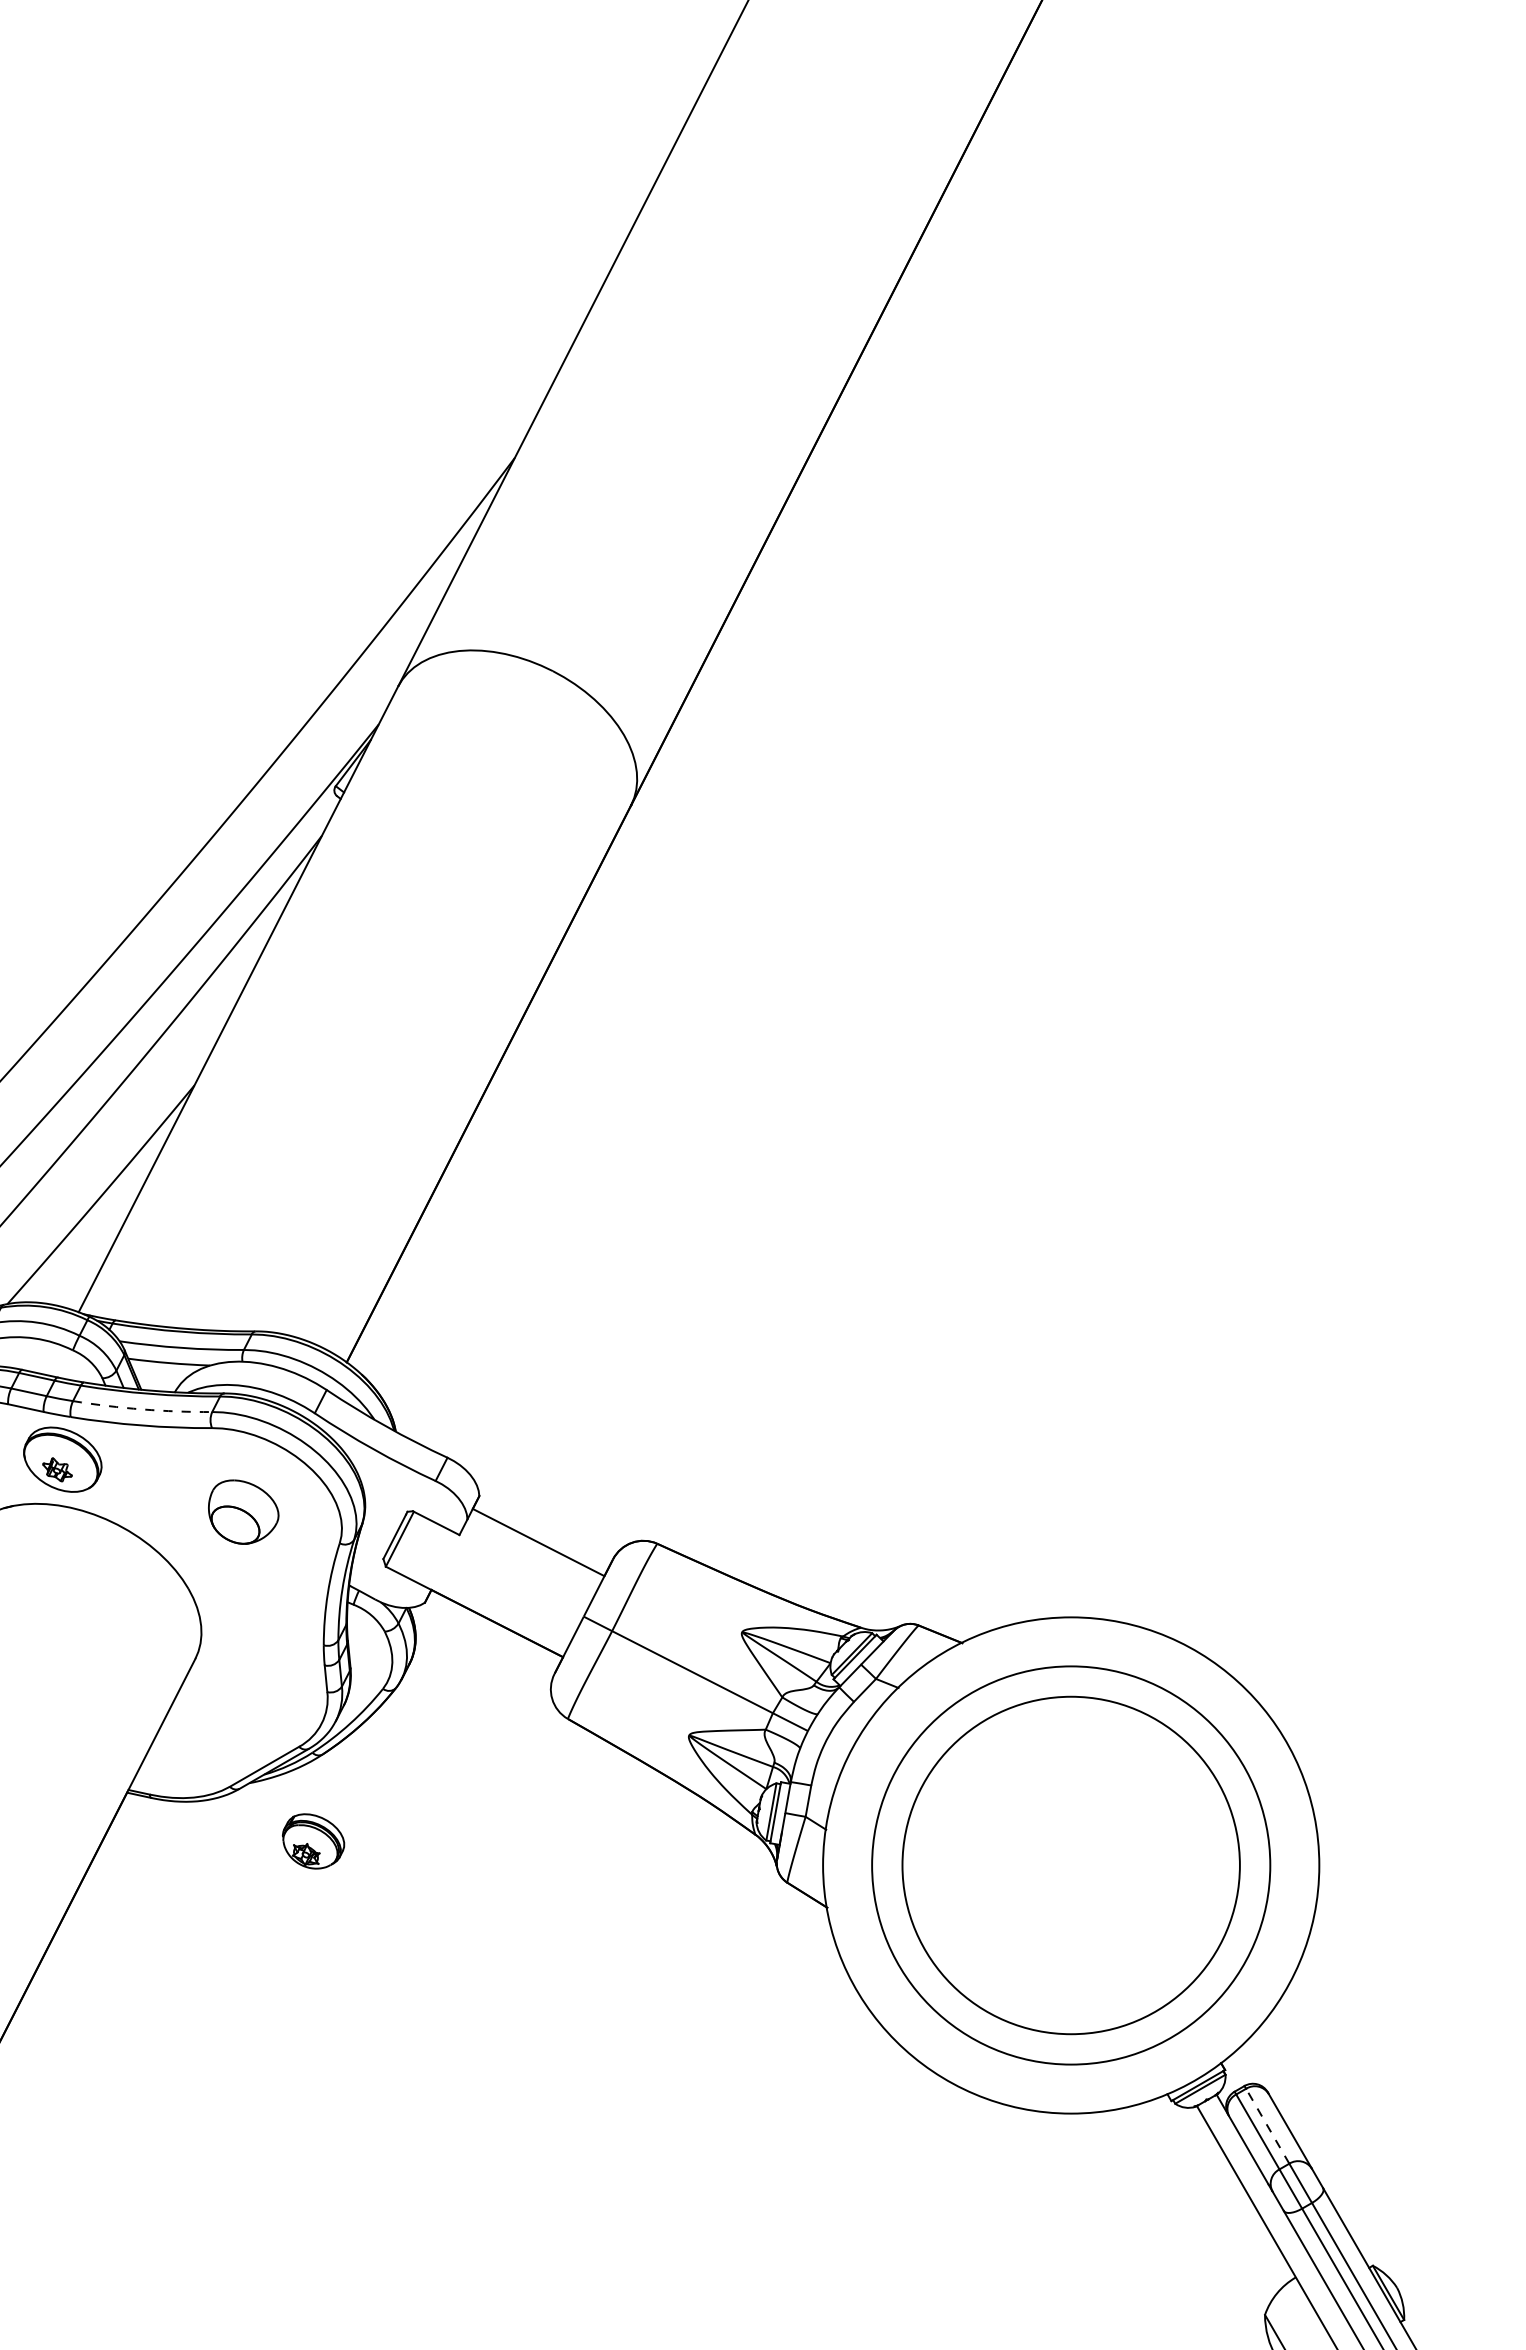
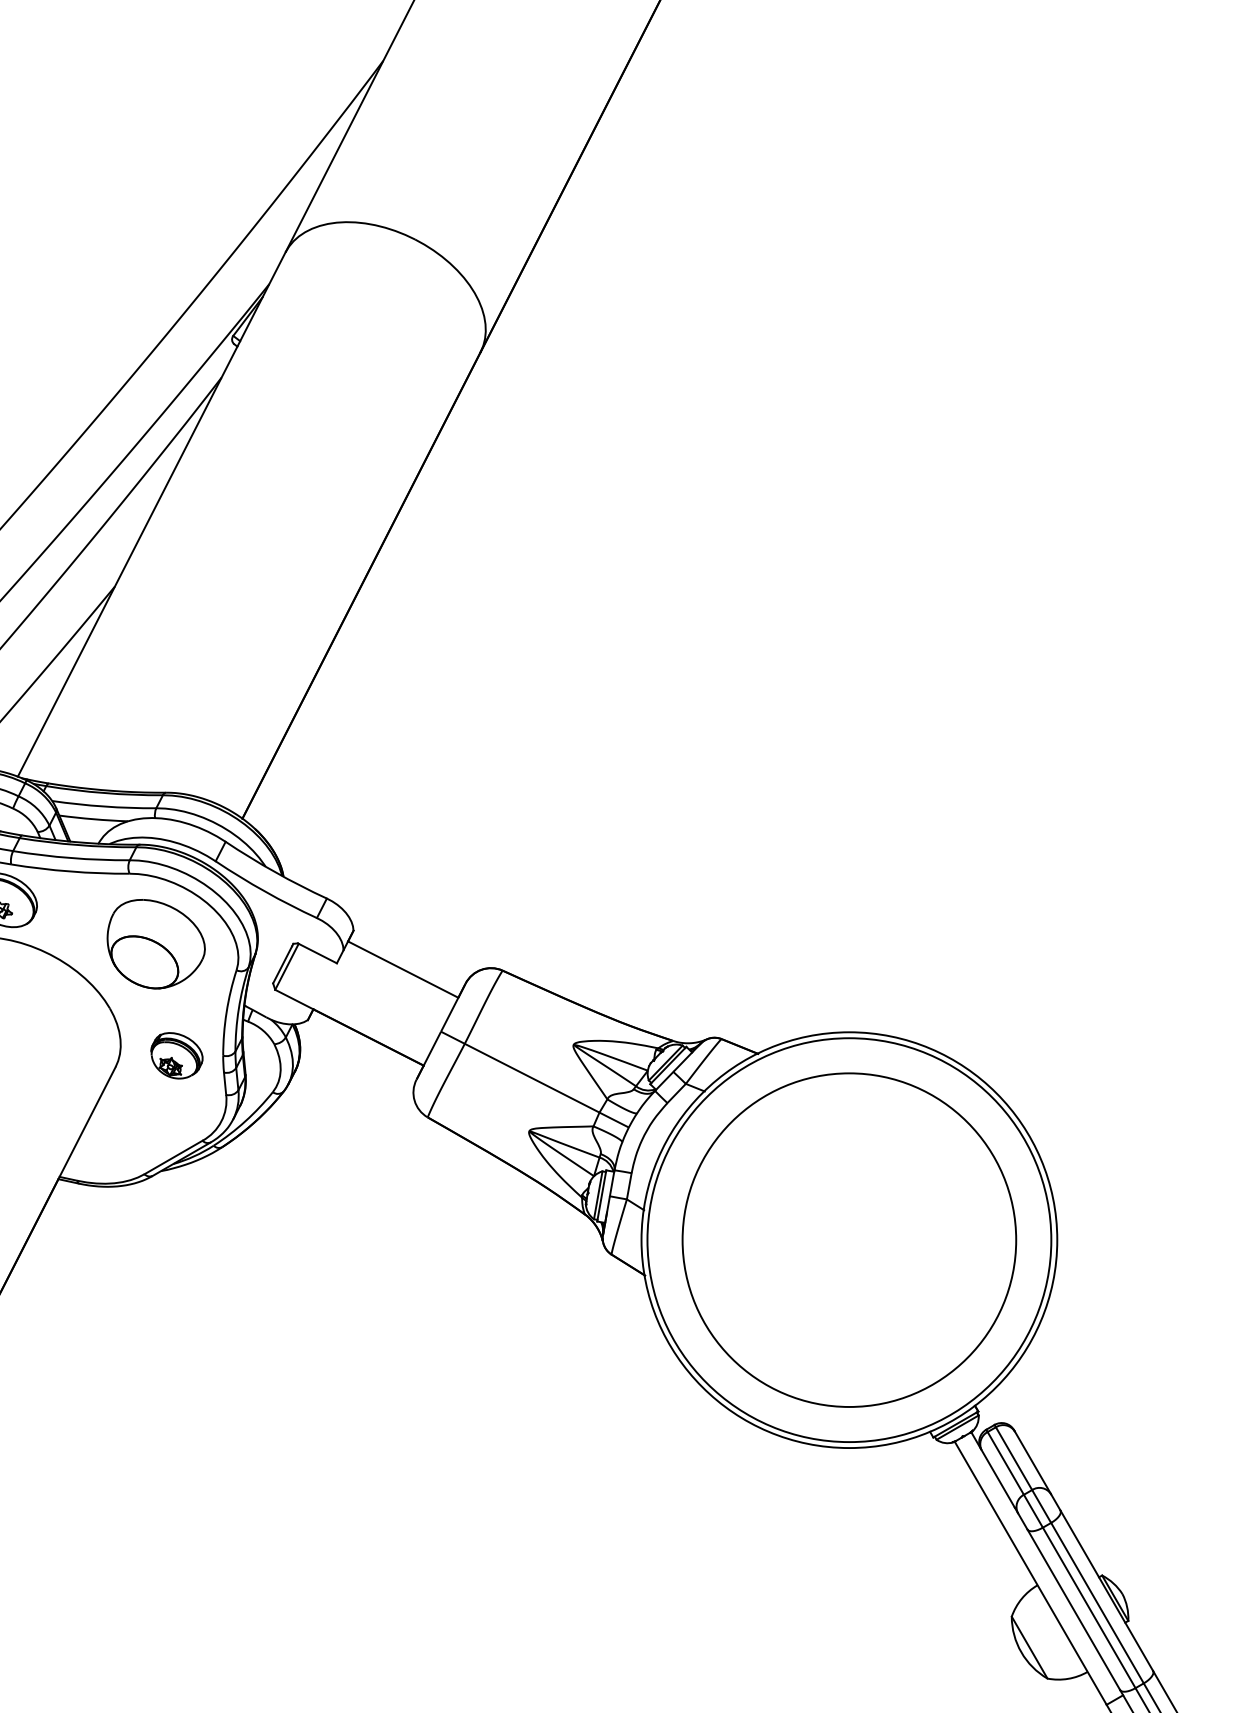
arc: (142, 1409) -> (71, 858), dashed -> solid
part: (243, 1511) -> (155, 943), size x1.67
part: (313, 1841) -> (176, 1055), moved
circle: (1071, 1865) -> (849, 1240), size x1.43
line: (1267, 2125) -> (1013, 1458), dashed -> solid

